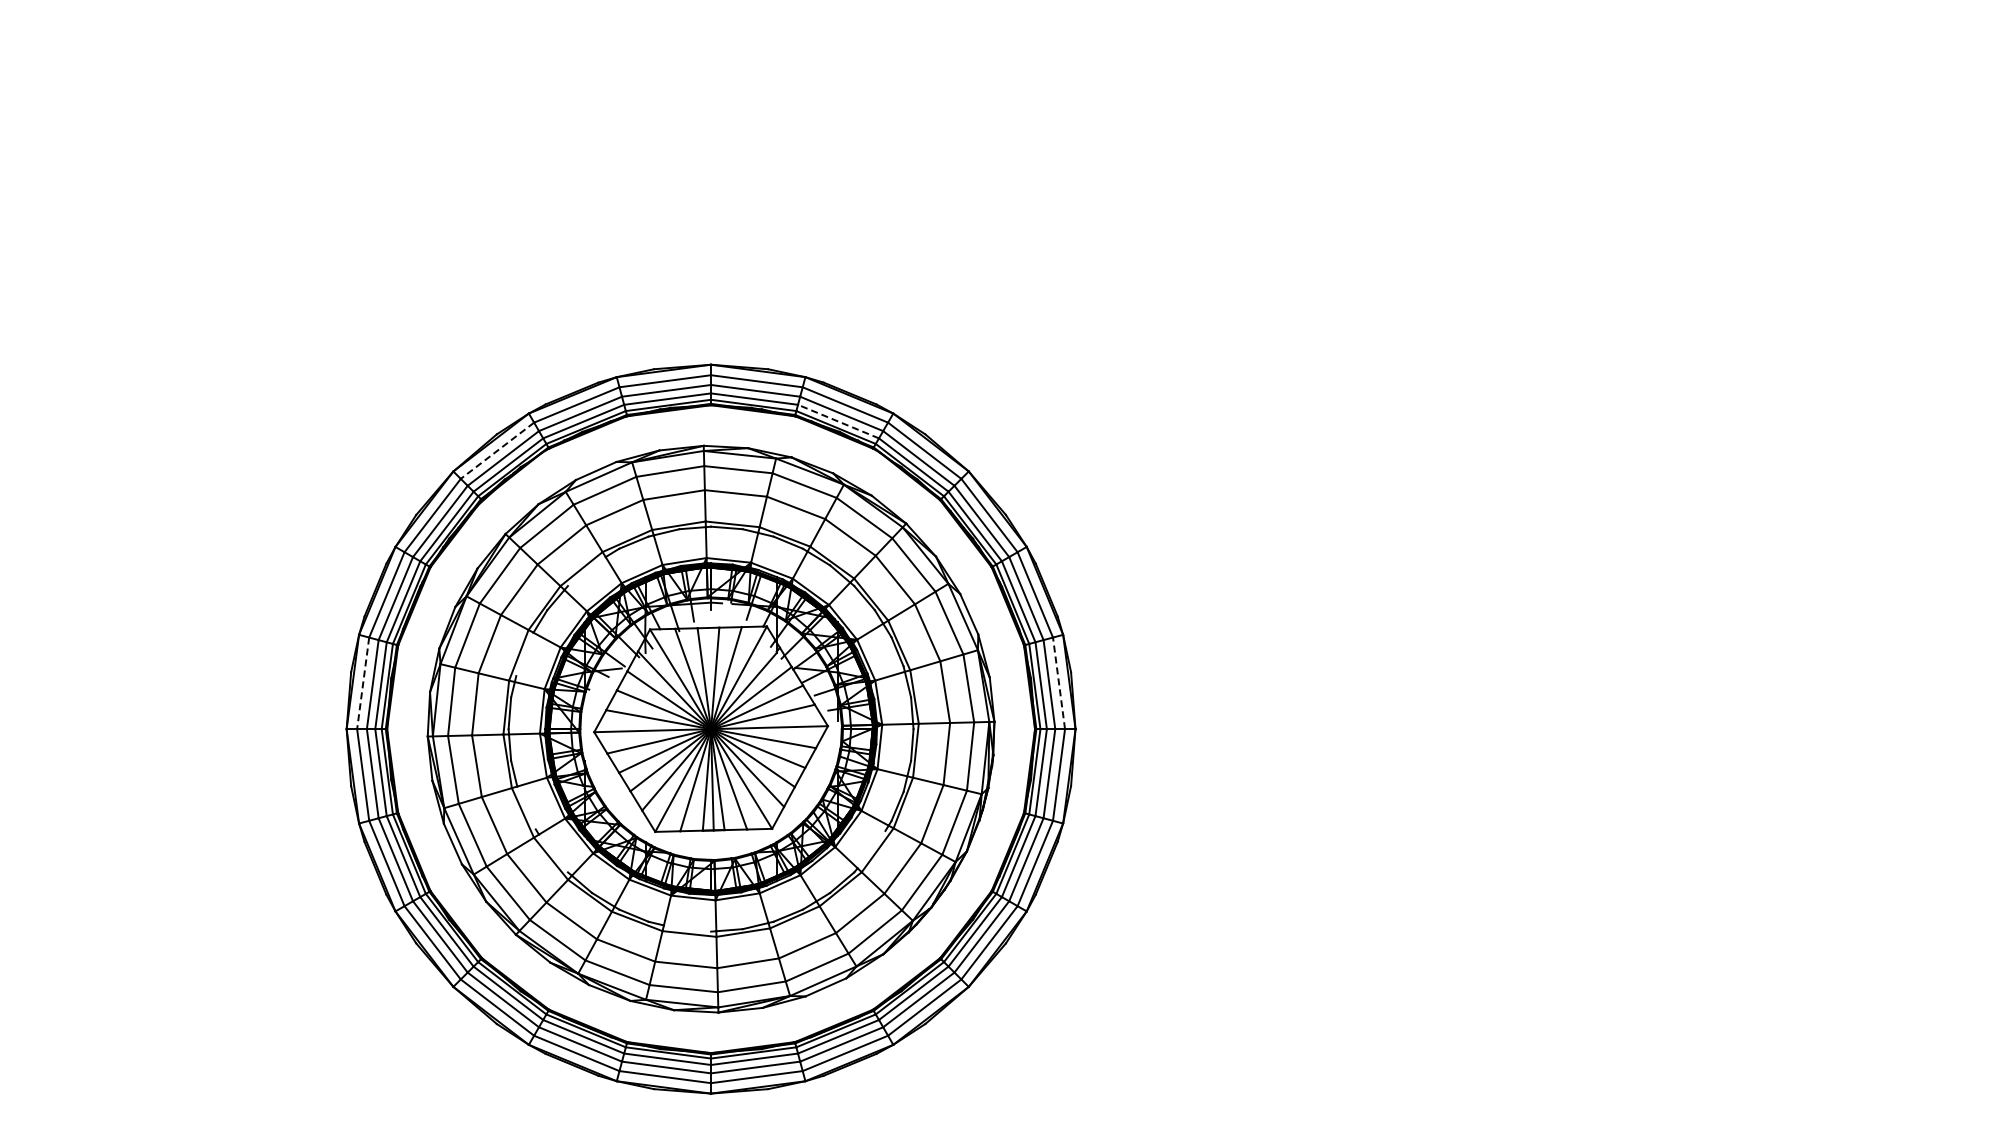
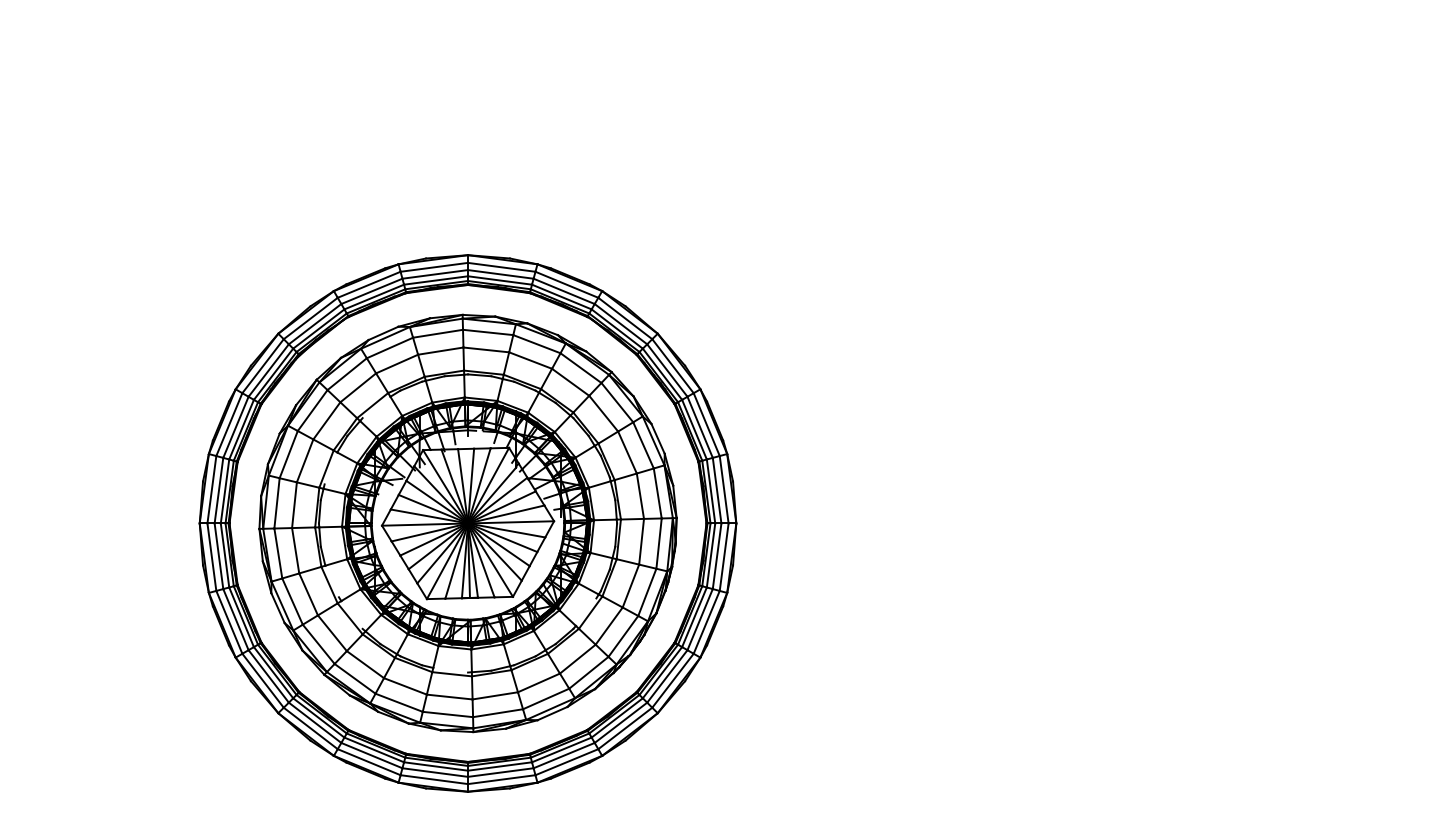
line: (838, 421) -> (561, 296), dashed -> solid
line: (497, 451) -> (310, 319), dashed -> solid
line: (1058, 682) -> (723, 489), dashed -> solid
line: (363, 683) -> (212, 489), dashed -> solid

